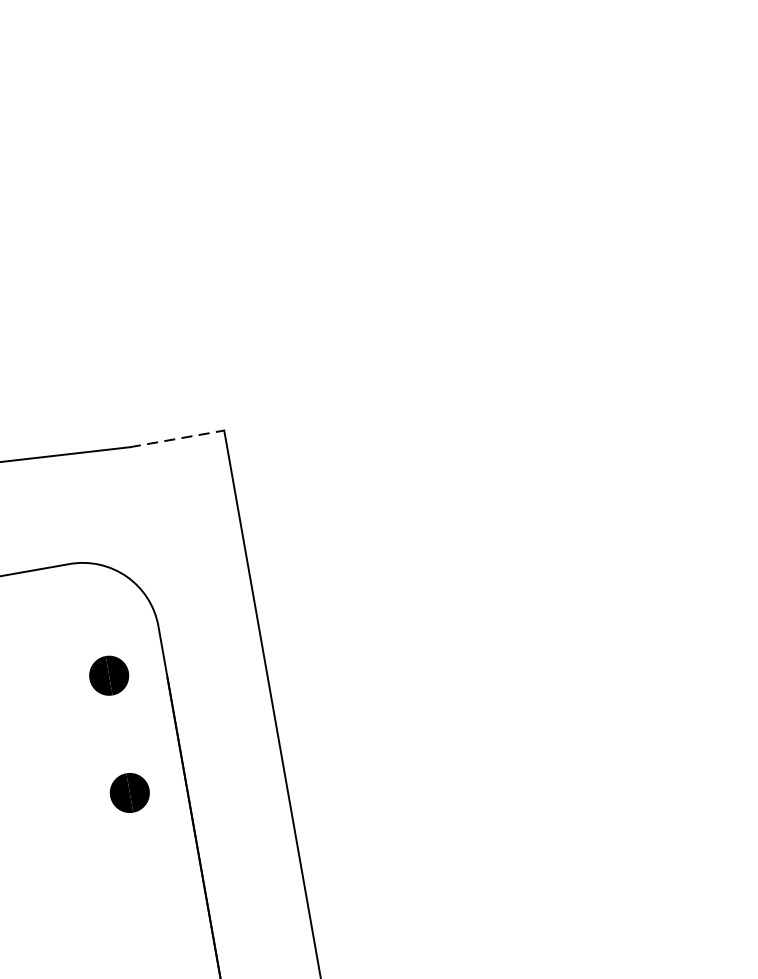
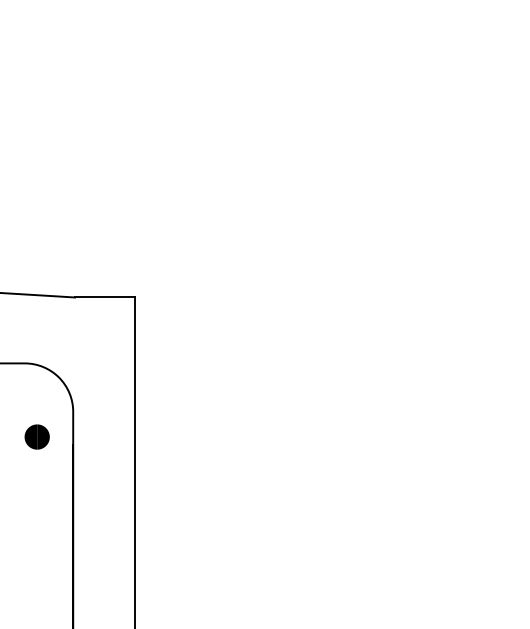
line: (177, 438) -> (105, 297), dashed -> solid
part: (128, 792) -> (36, 511), removed

